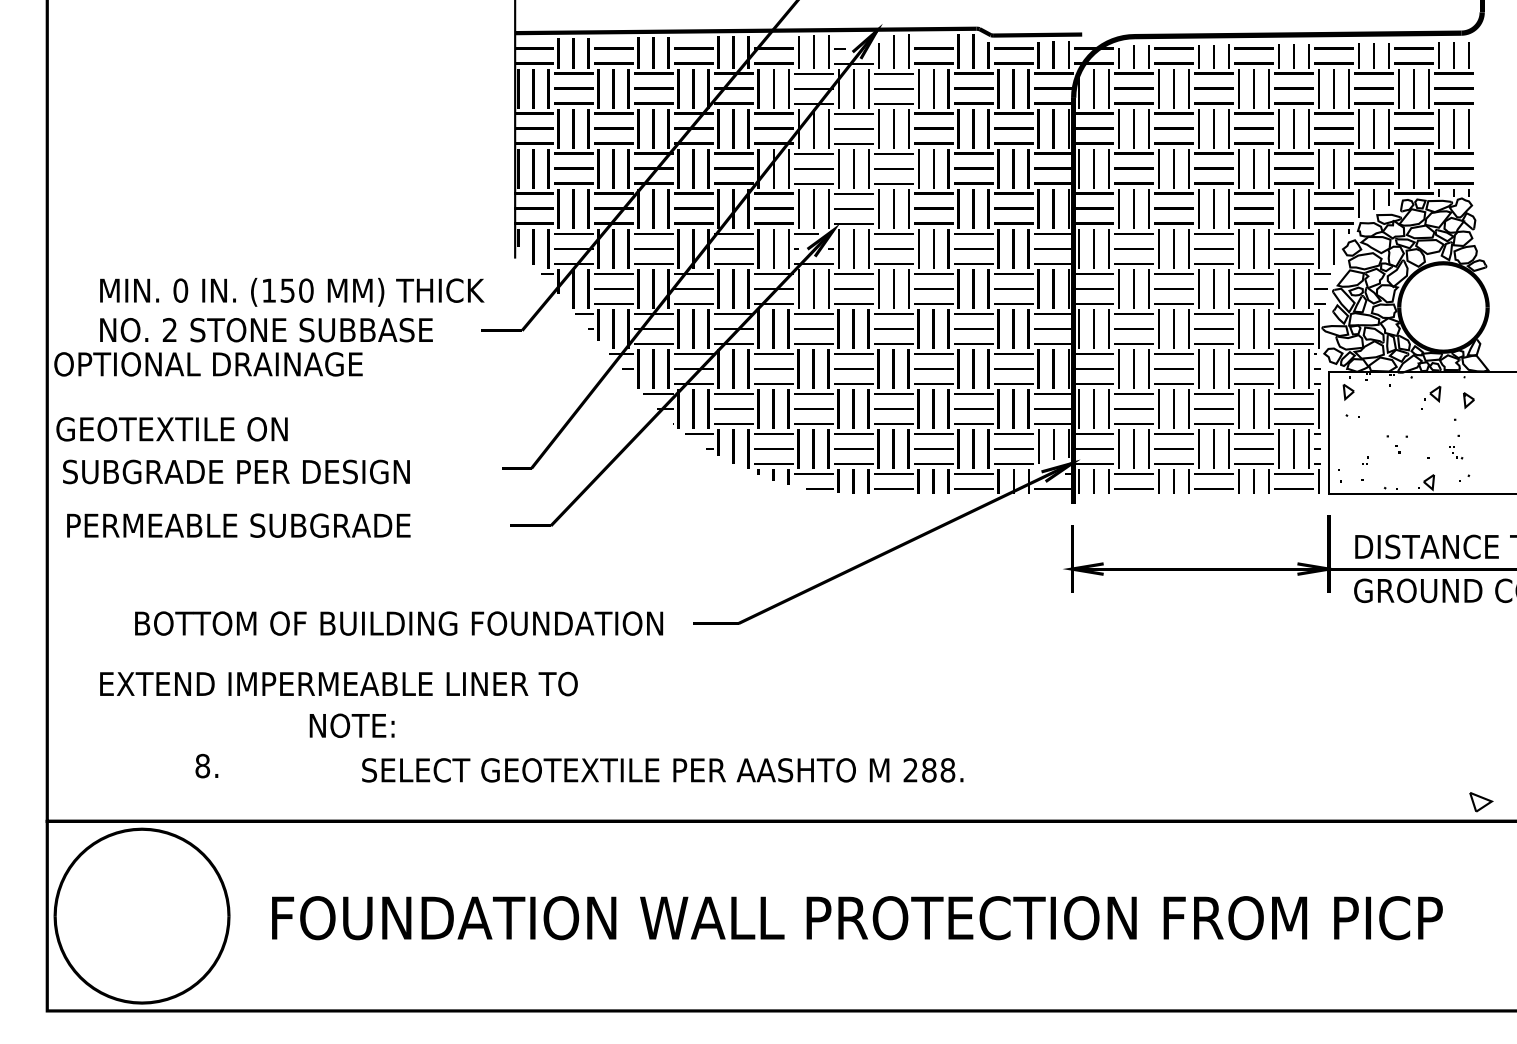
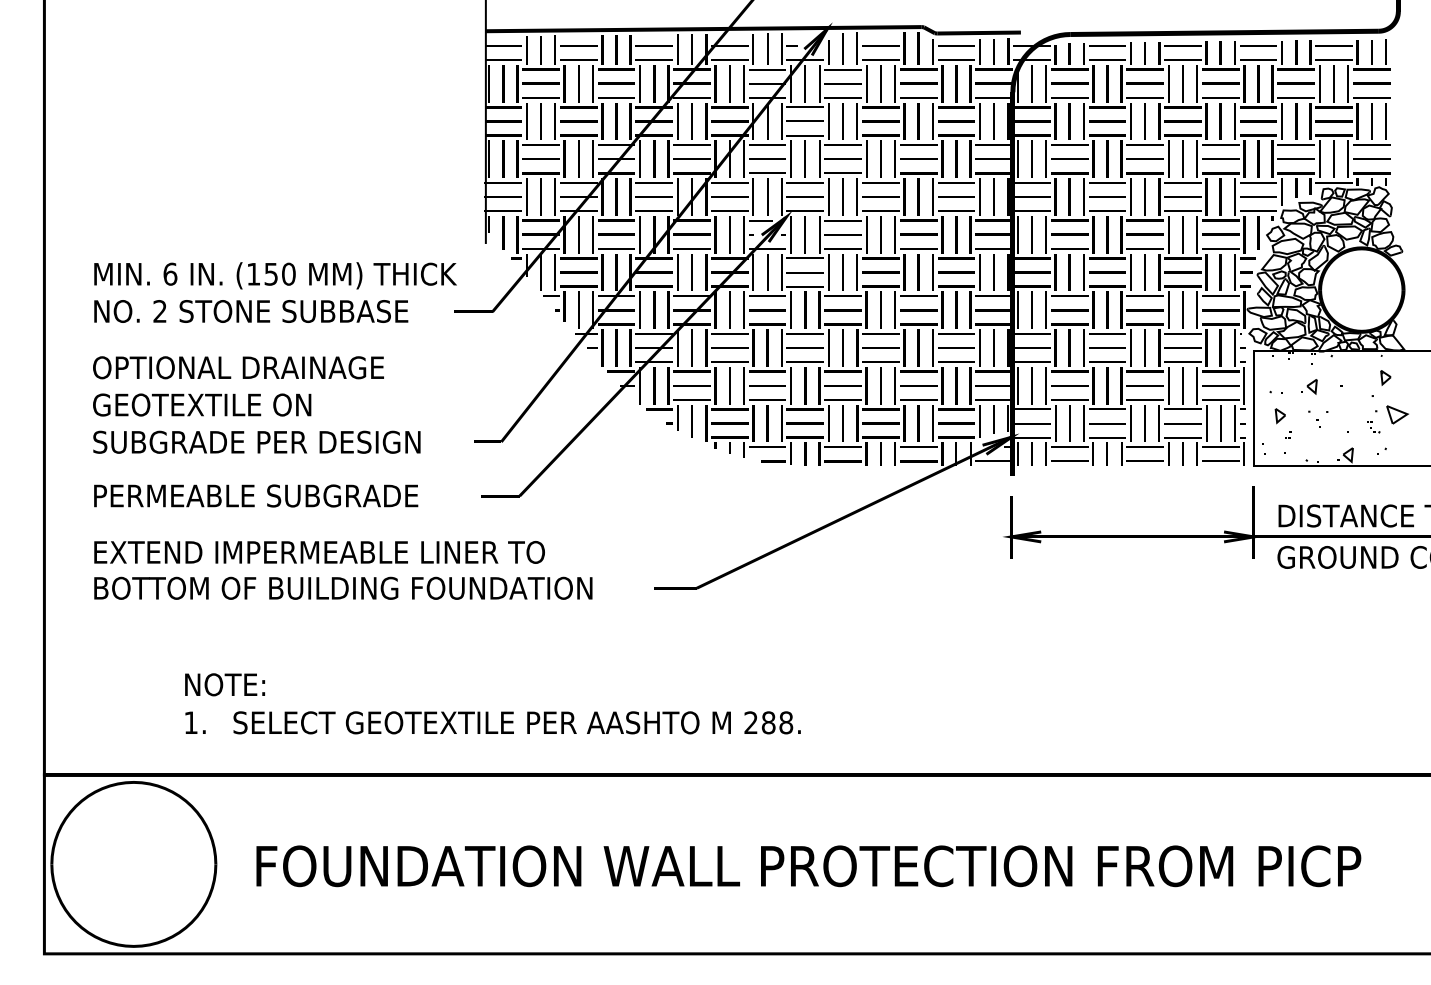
text: (180, 289) -> (170, 273), 0 -> 6
text: (208, 364) -> (238, 367), moved
part: (1347, 392) -> (1279, 416), moved
part: (1432, 393) -> (1309, 386), moved
text: (172, 428) -> (202, 404), moved
text: (236, 471) -> (256, 441), moved
text: (239, 525) -> (256, 495), moved
text: (399, 622) -> (343, 587), moved
text: (338, 684) -> (319, 552), moved
text: (351, 725) -> (224, 684), moved
text: (202, 765) -> (190, 722), 8. -> 1.
text: (662, 769) -> (516, 722), moved
part: (1481, 801) -> (1397, 414), moved

